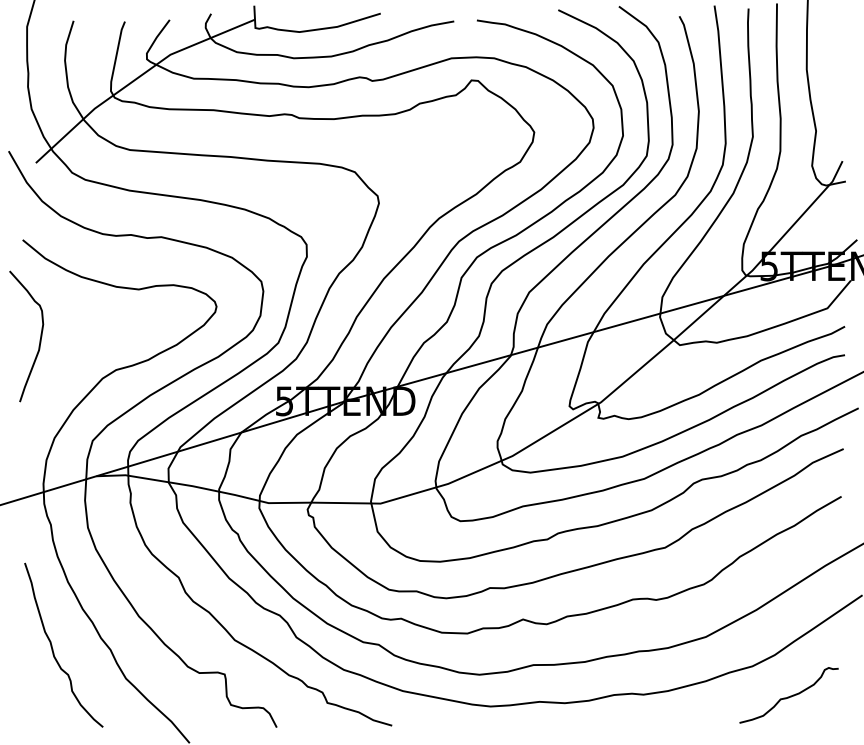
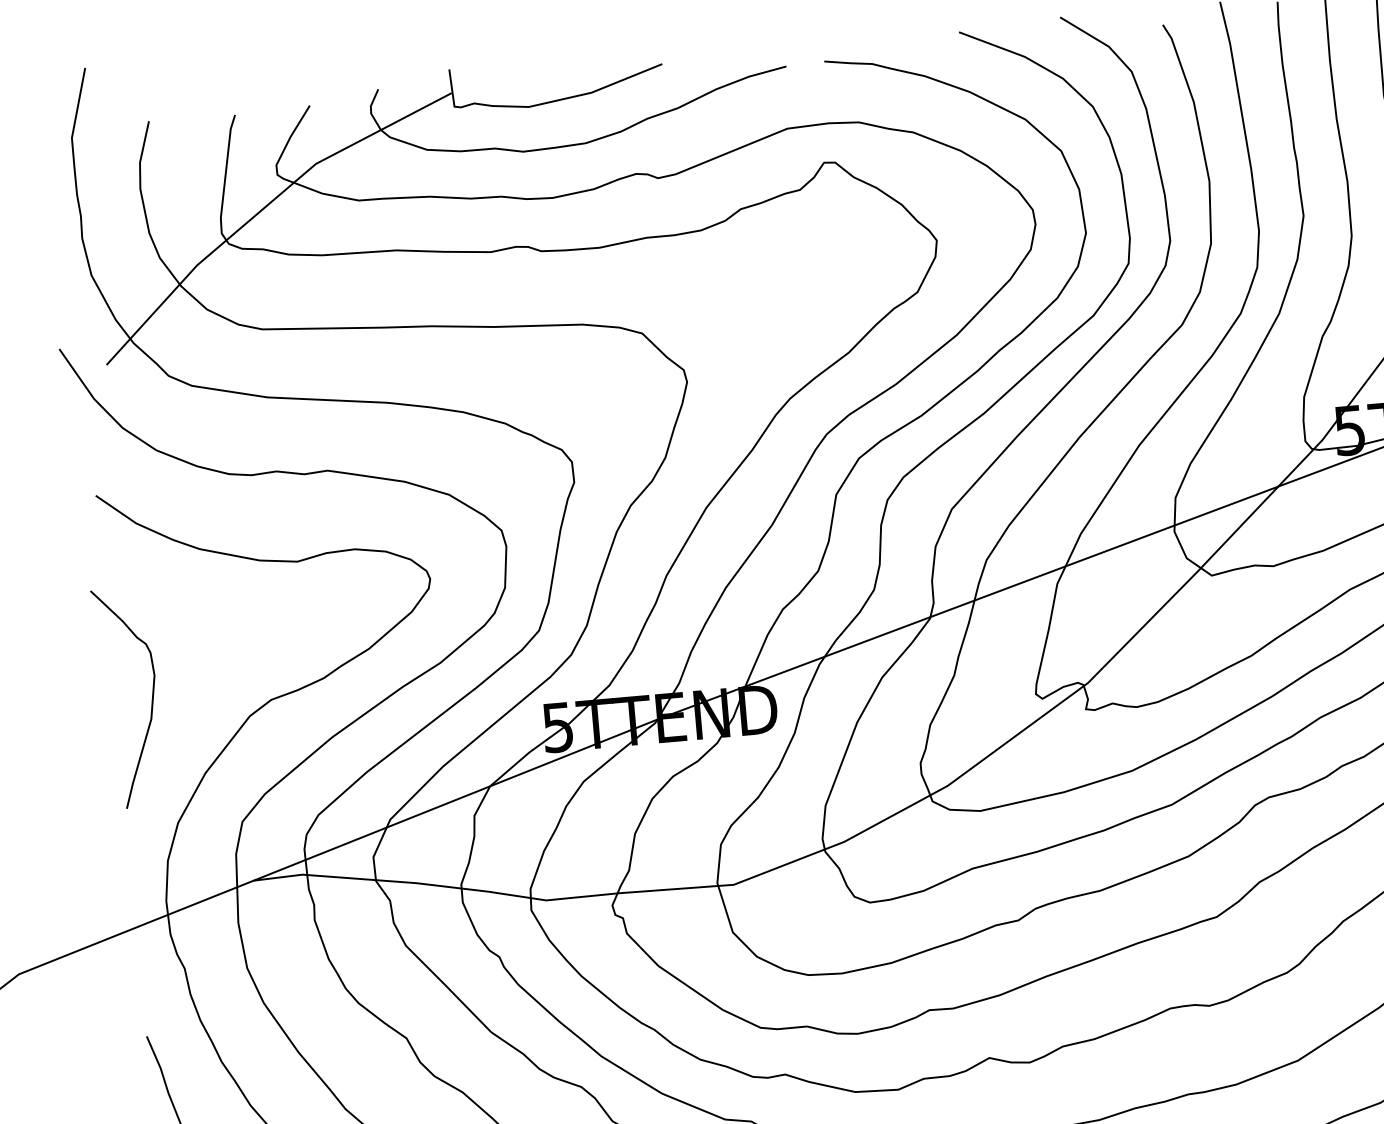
curve: (39, 339) -> (150, 701), moved

